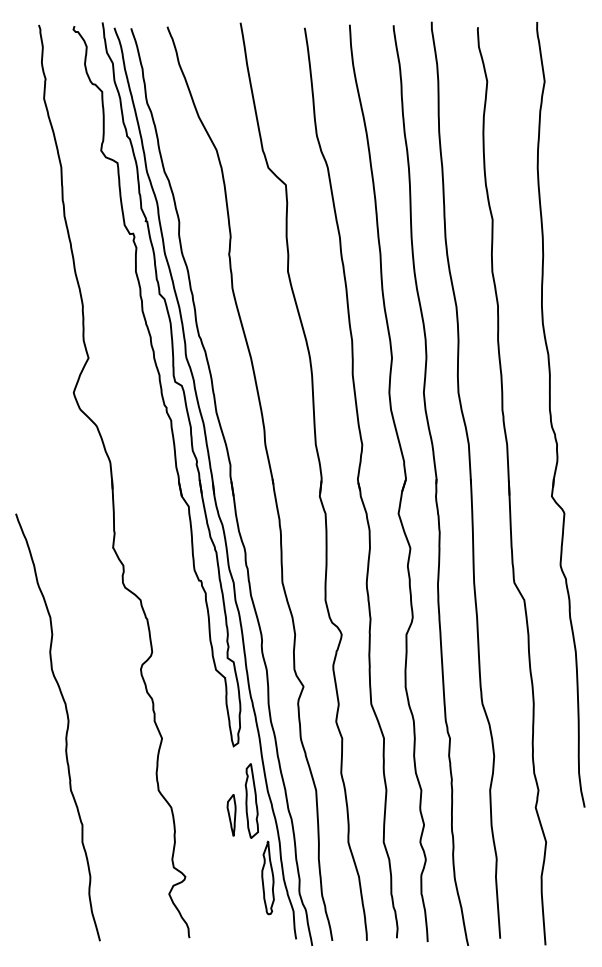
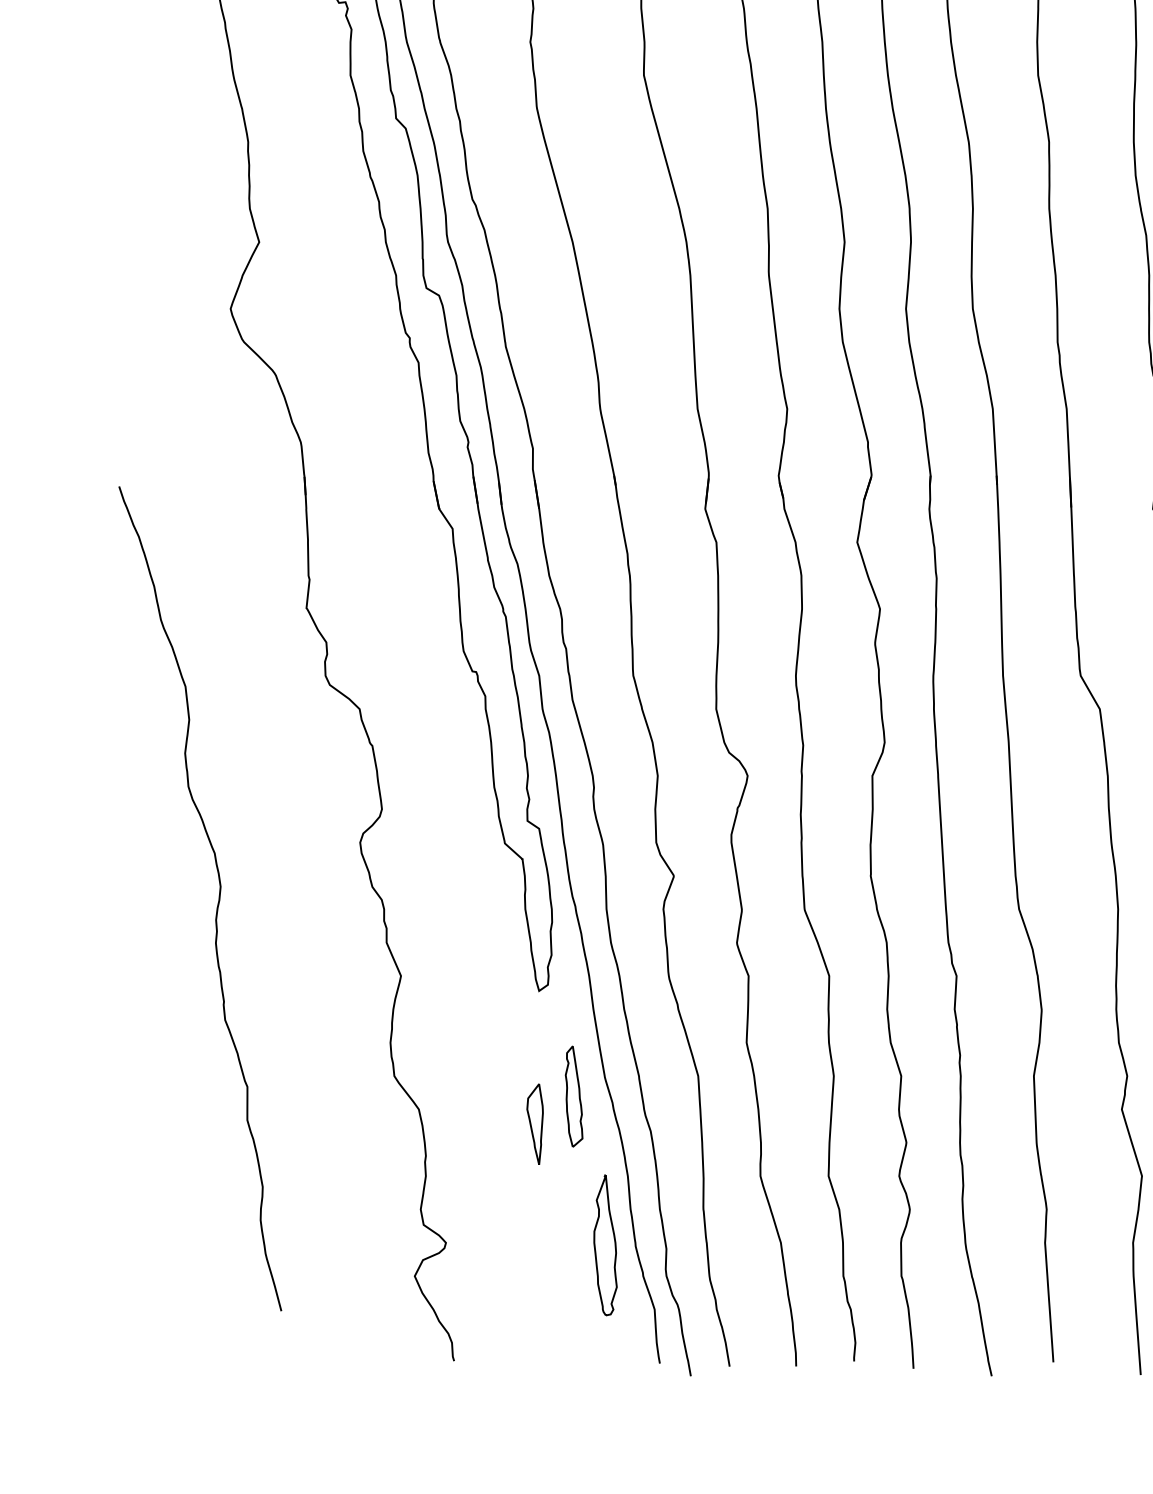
curve: (66, 729) -> (216, 902), moved
part: (251, 800) -> (573, 1095), size x0.7

